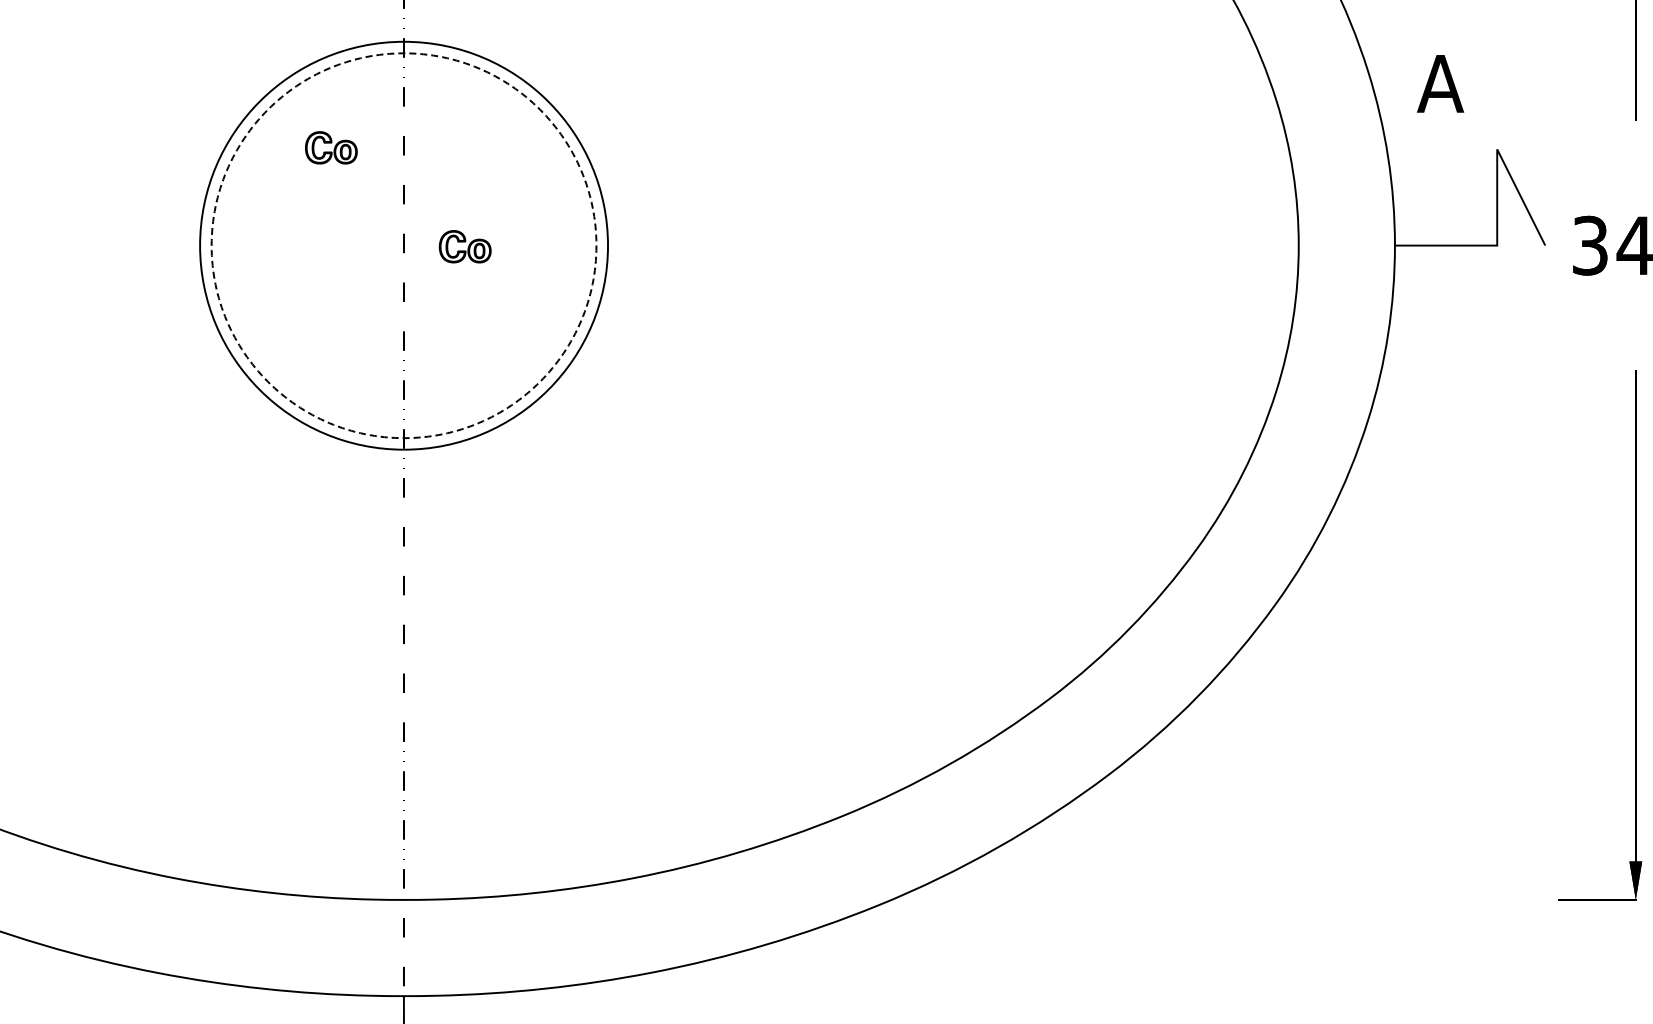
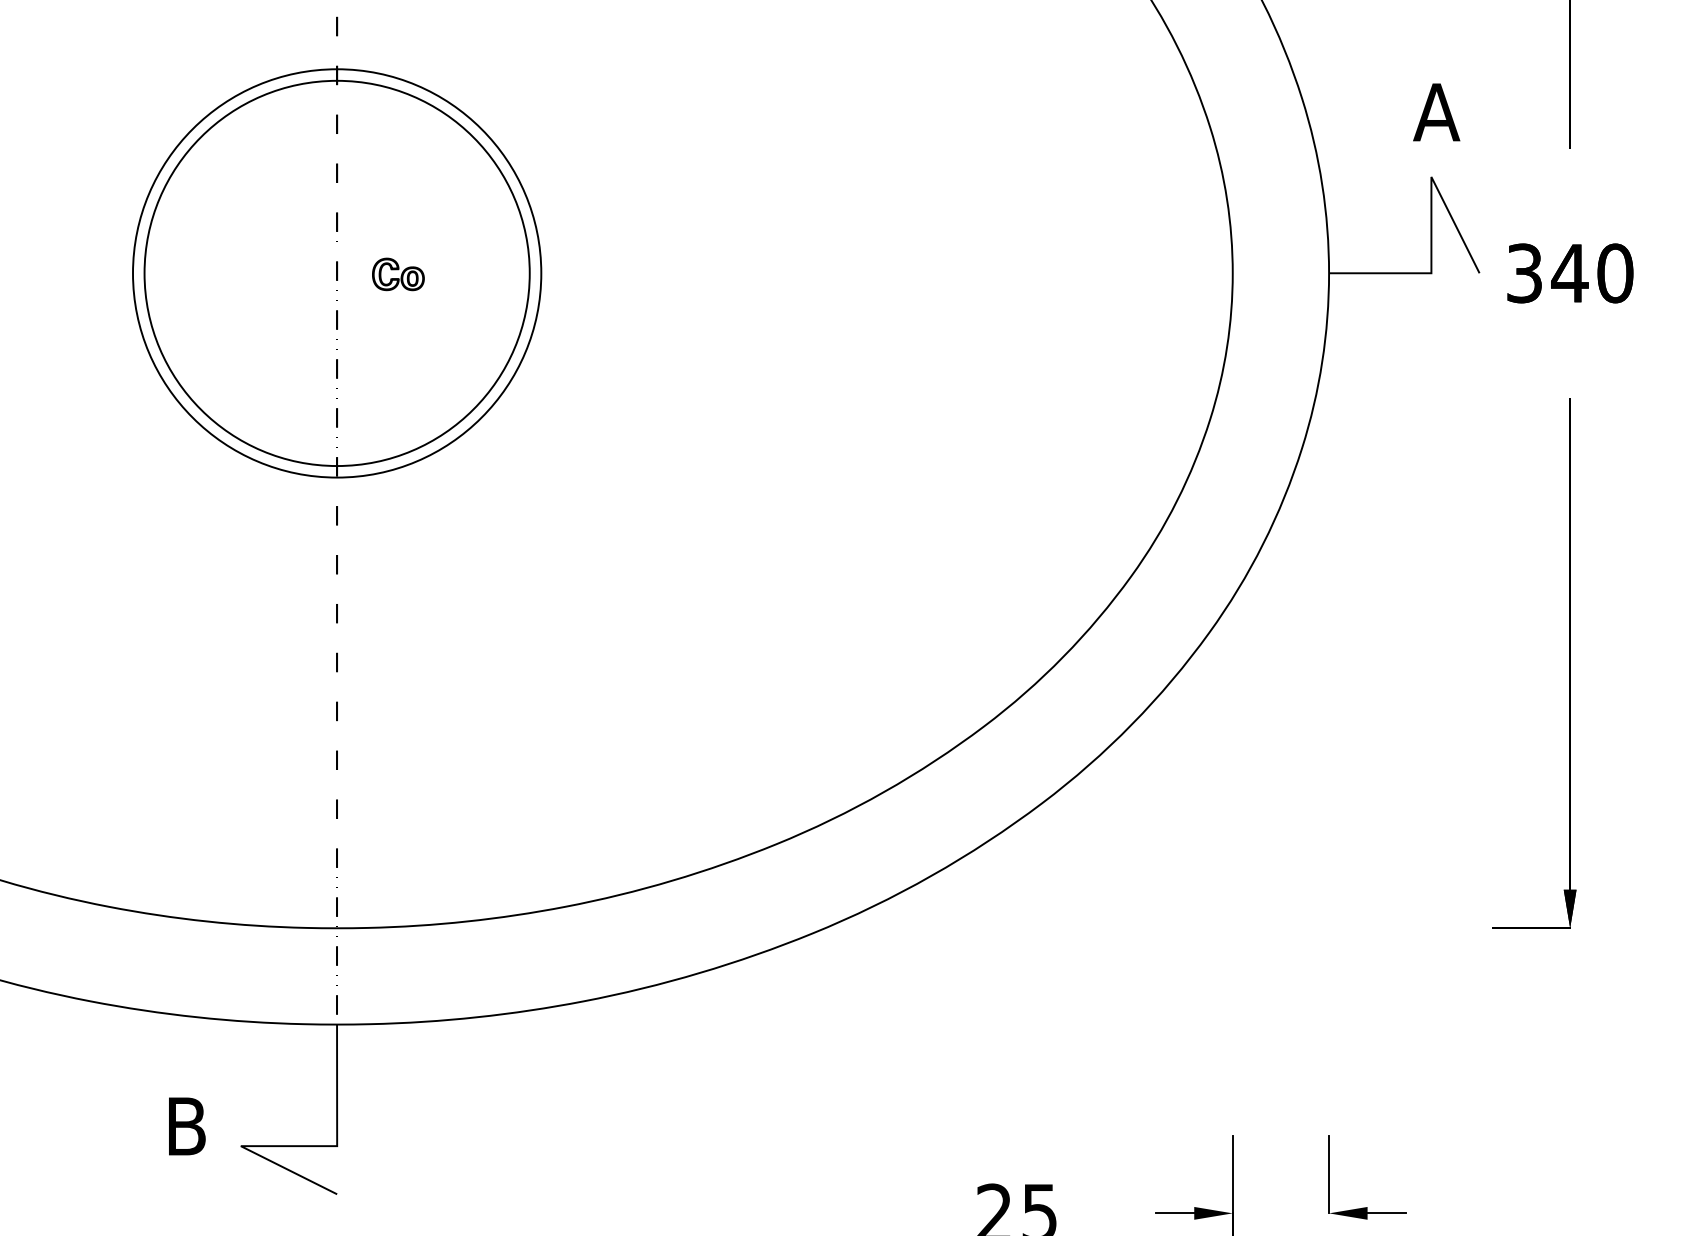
text: (1440, 83) -> (1436, 112), moved
part: (331, 147) -> (264, 175), removed
circle: (403, 245) -> (336, 273), dashed -> solid

